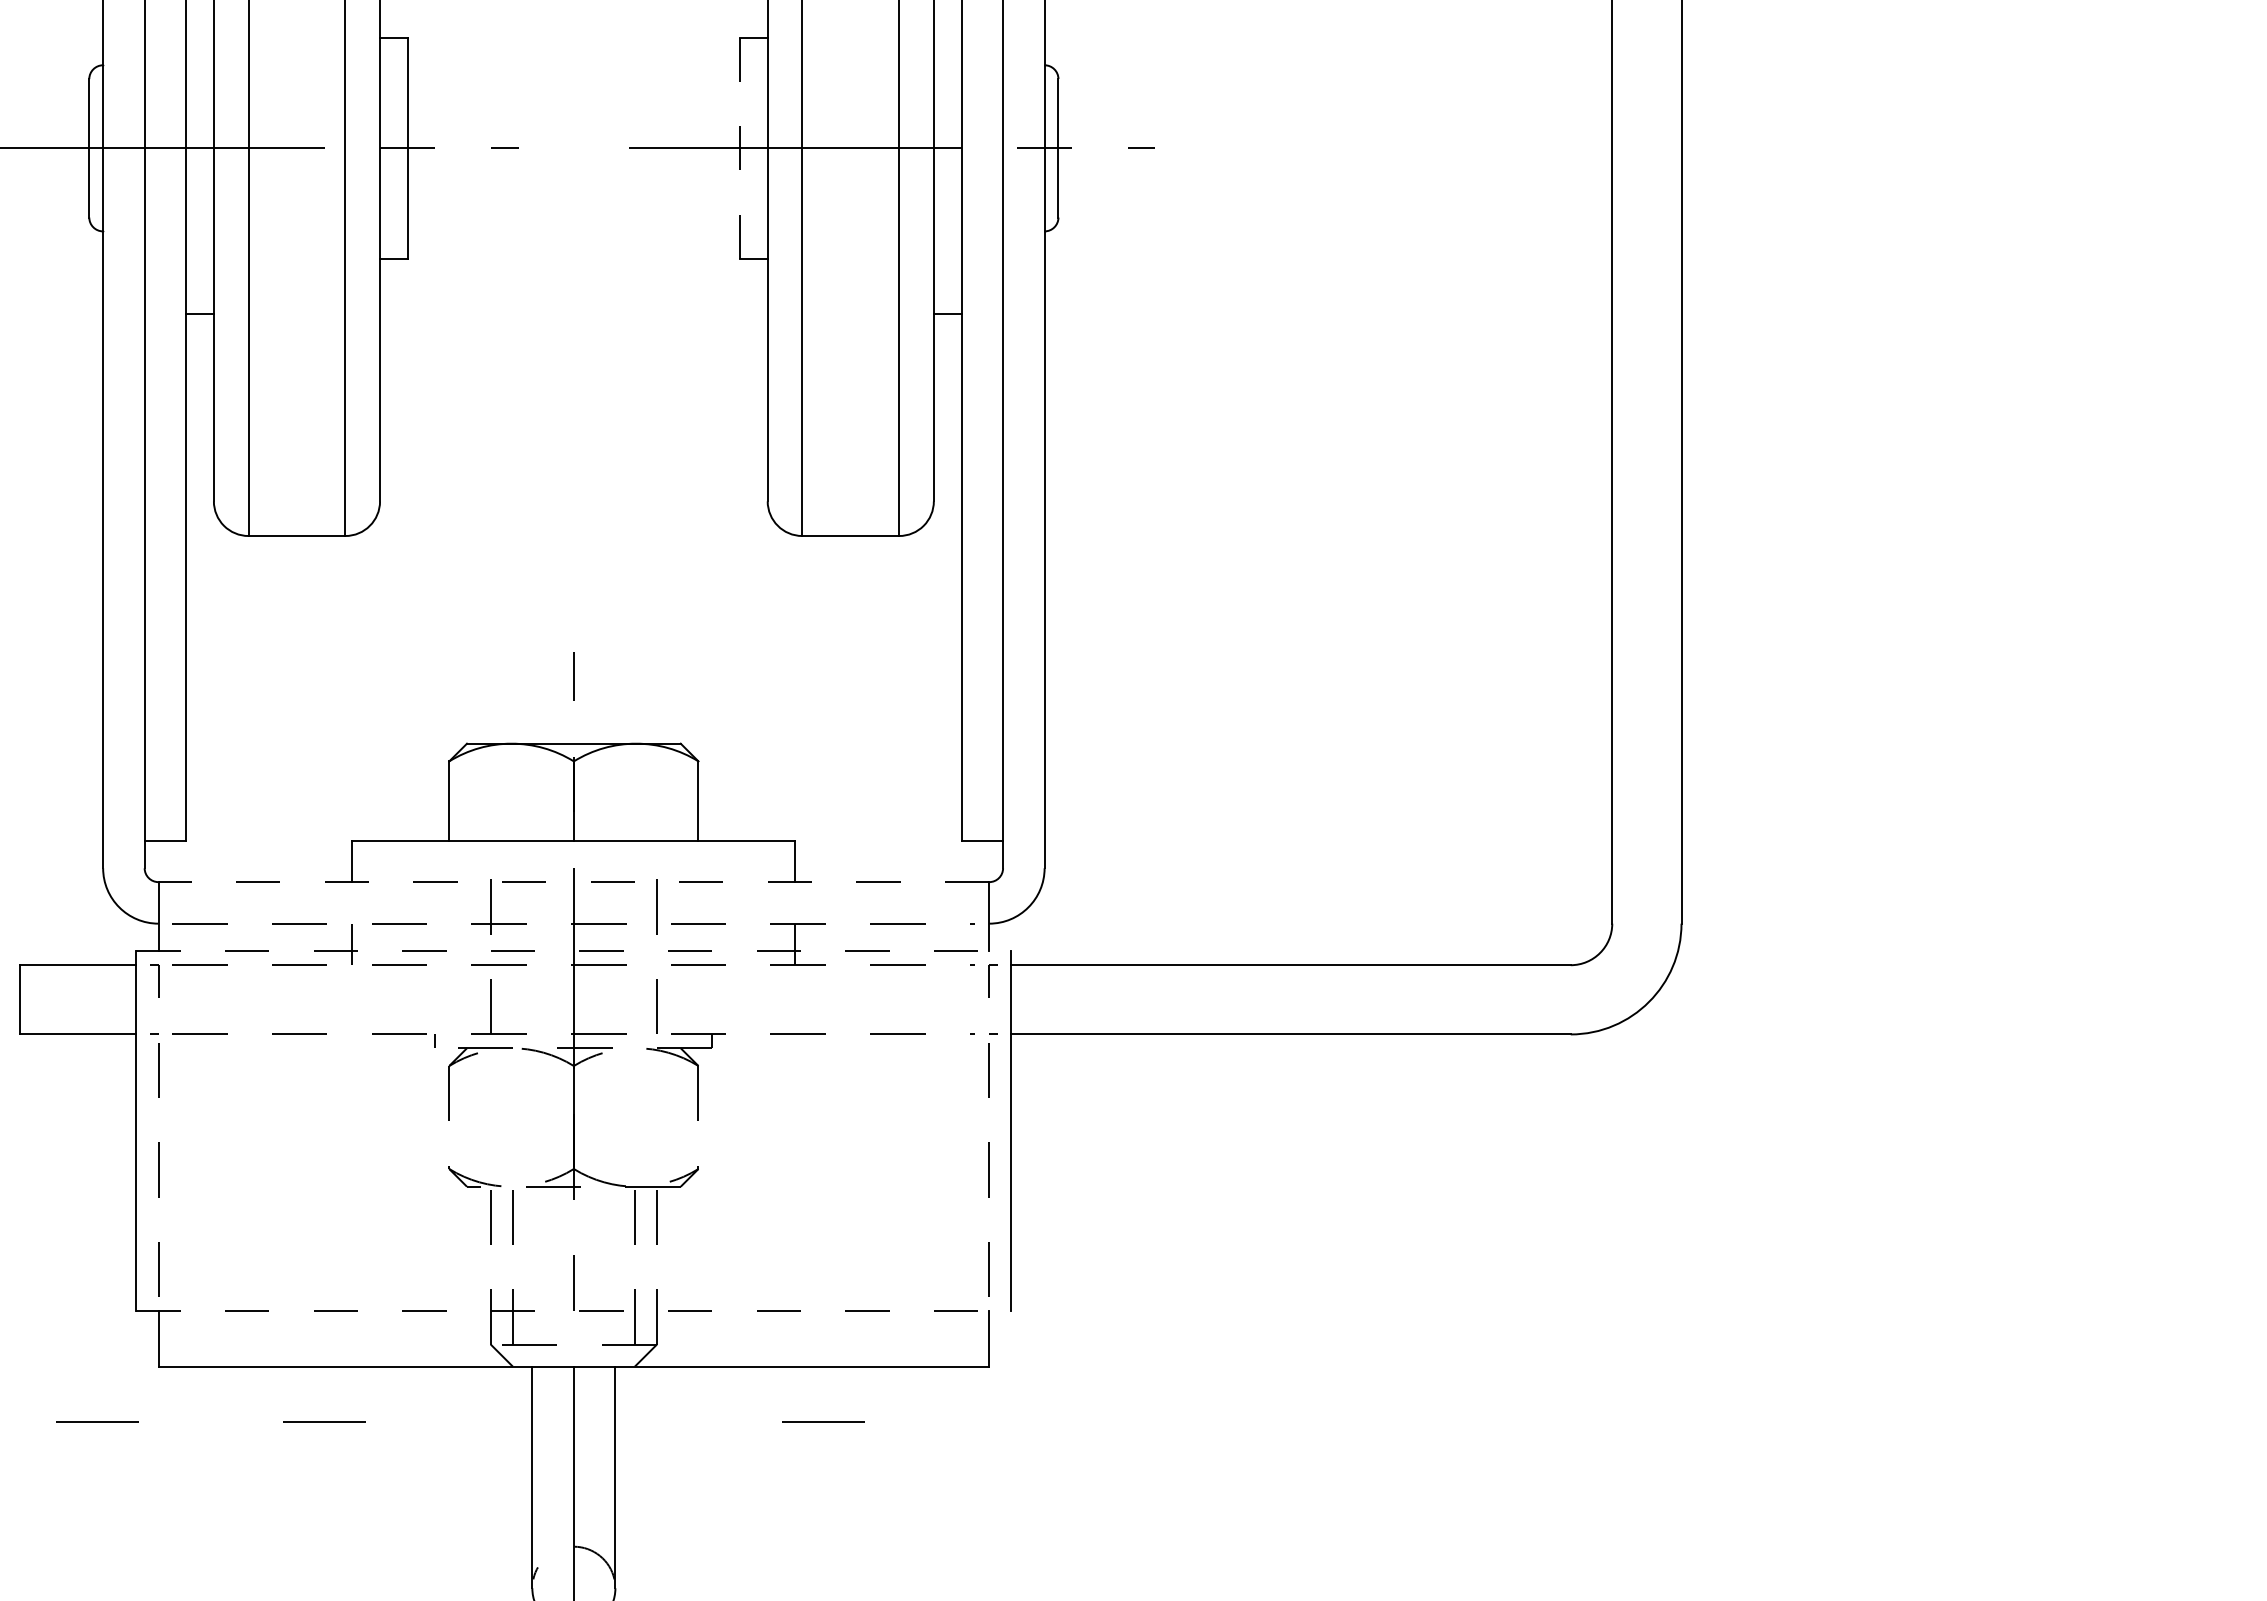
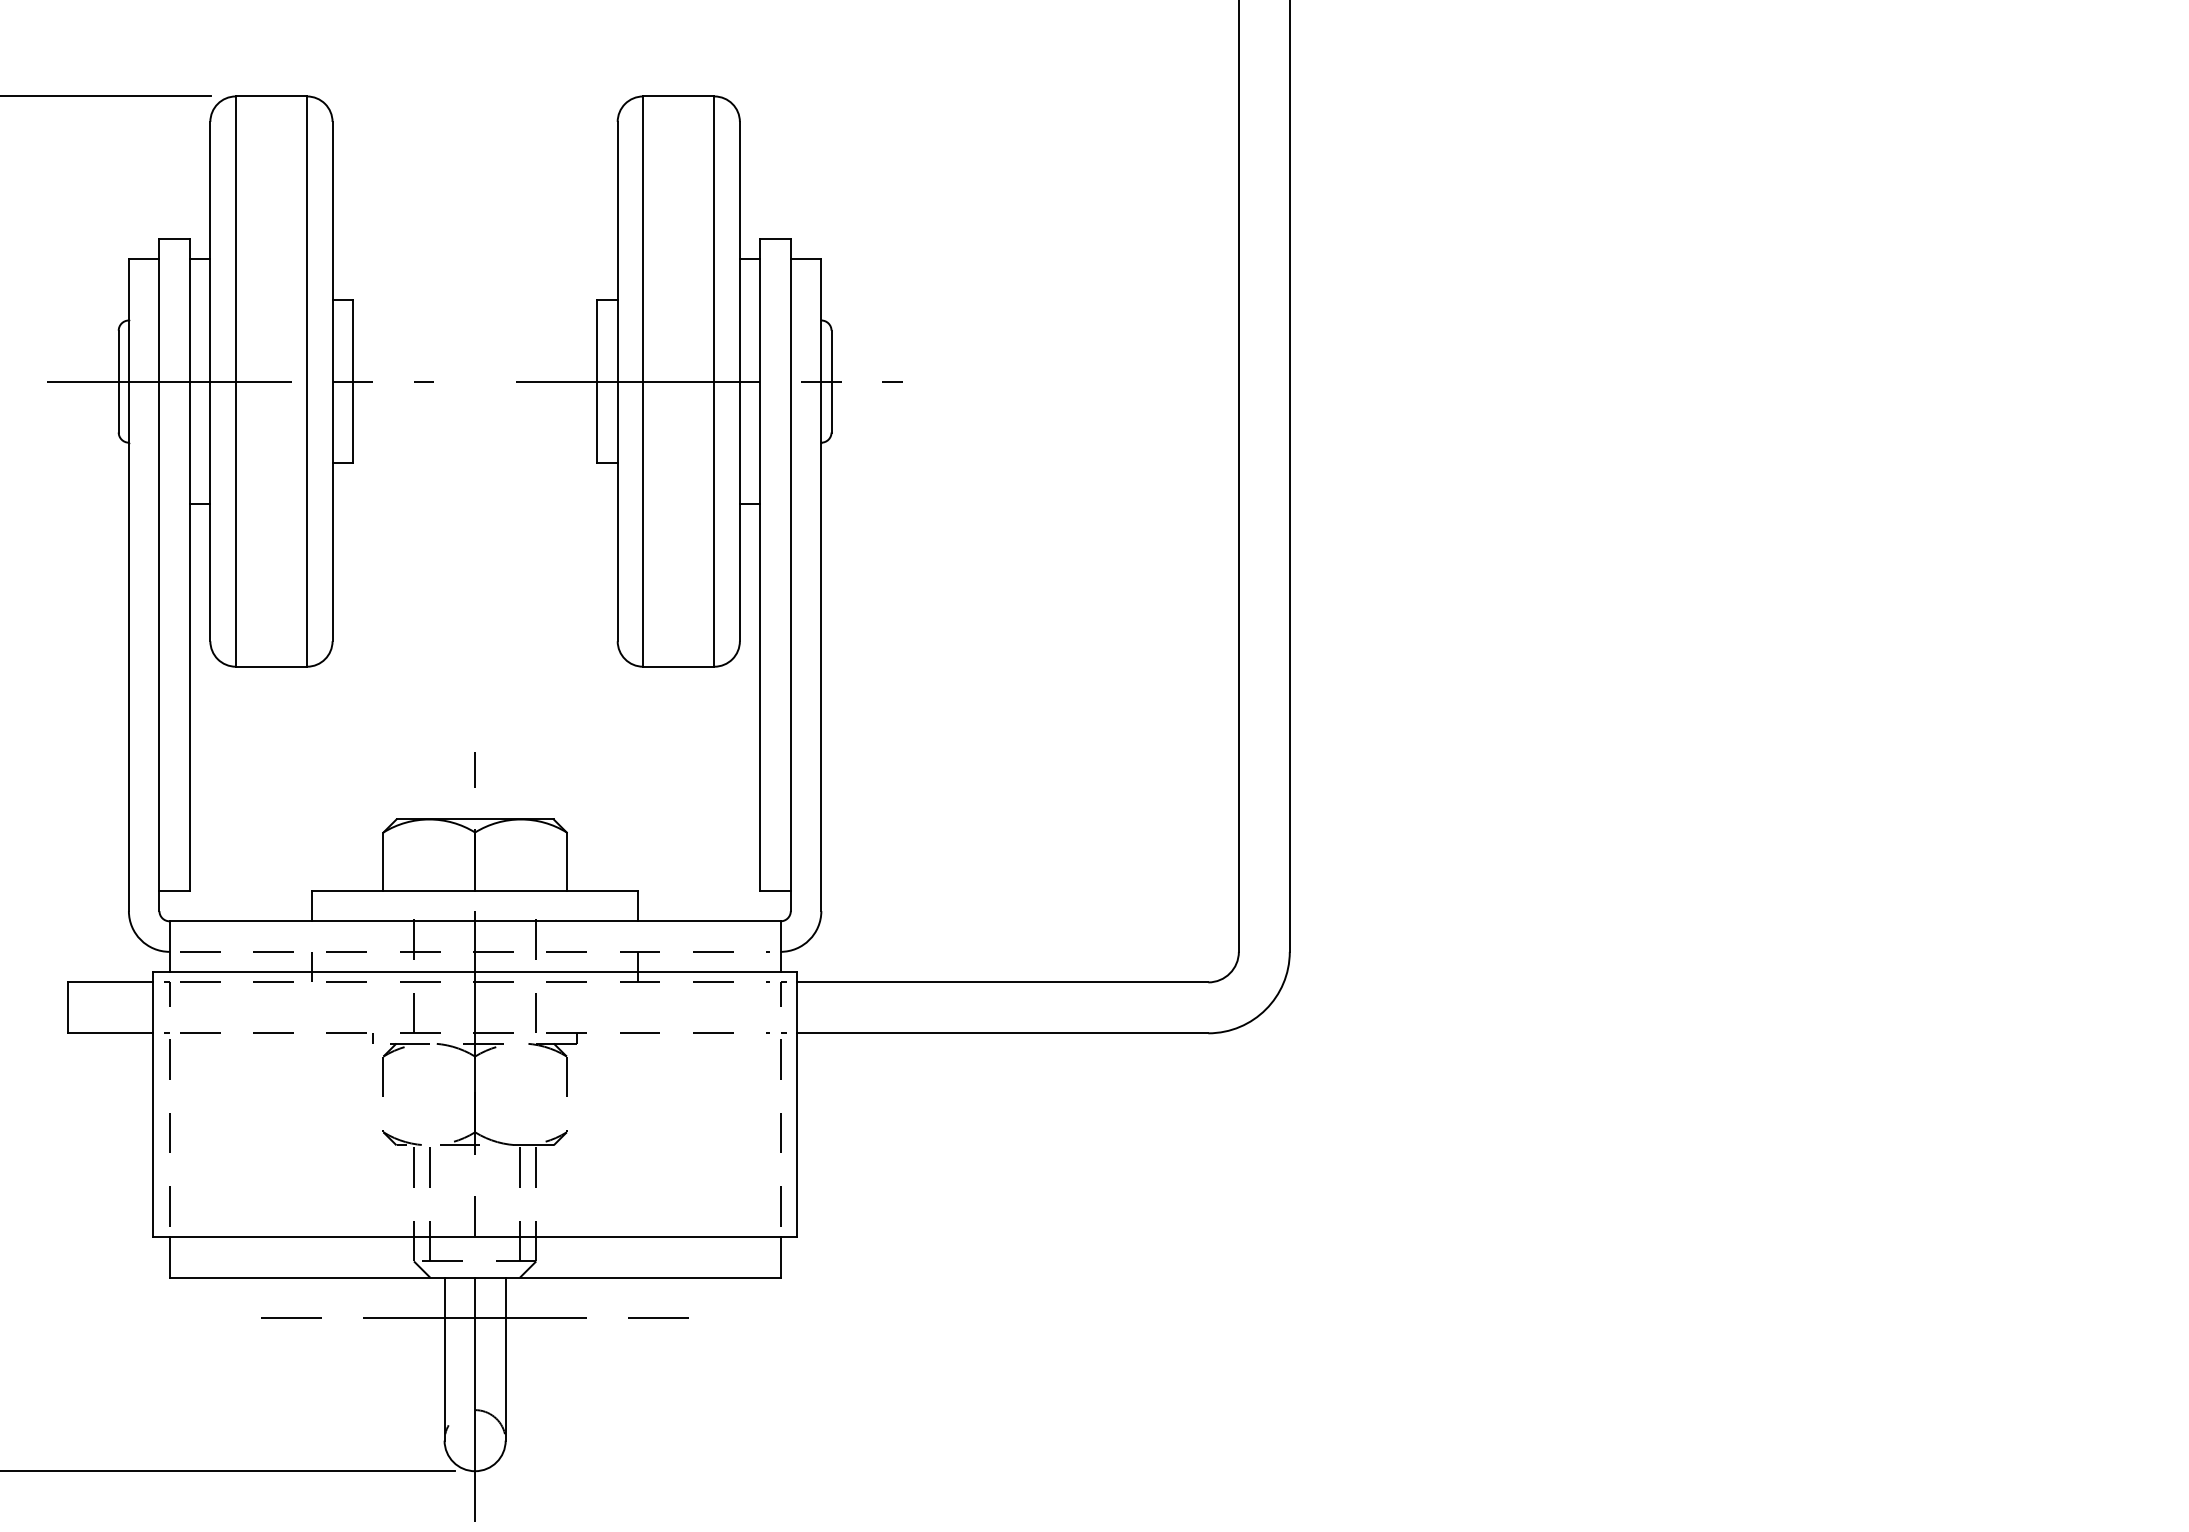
line: (740, 148) -> (597, 381), dashed -> solid
line: (573, 882) -> (474, 921), dashed -> solid
line: (574, 951) -> (475, 972), dashed -> solid
line: (574, 1312) -> (475, 1237), dashed -> solid
line: (97, 1420) -> (124, 1317), removed
line: (574, 1422) -> (475, 1318), added

